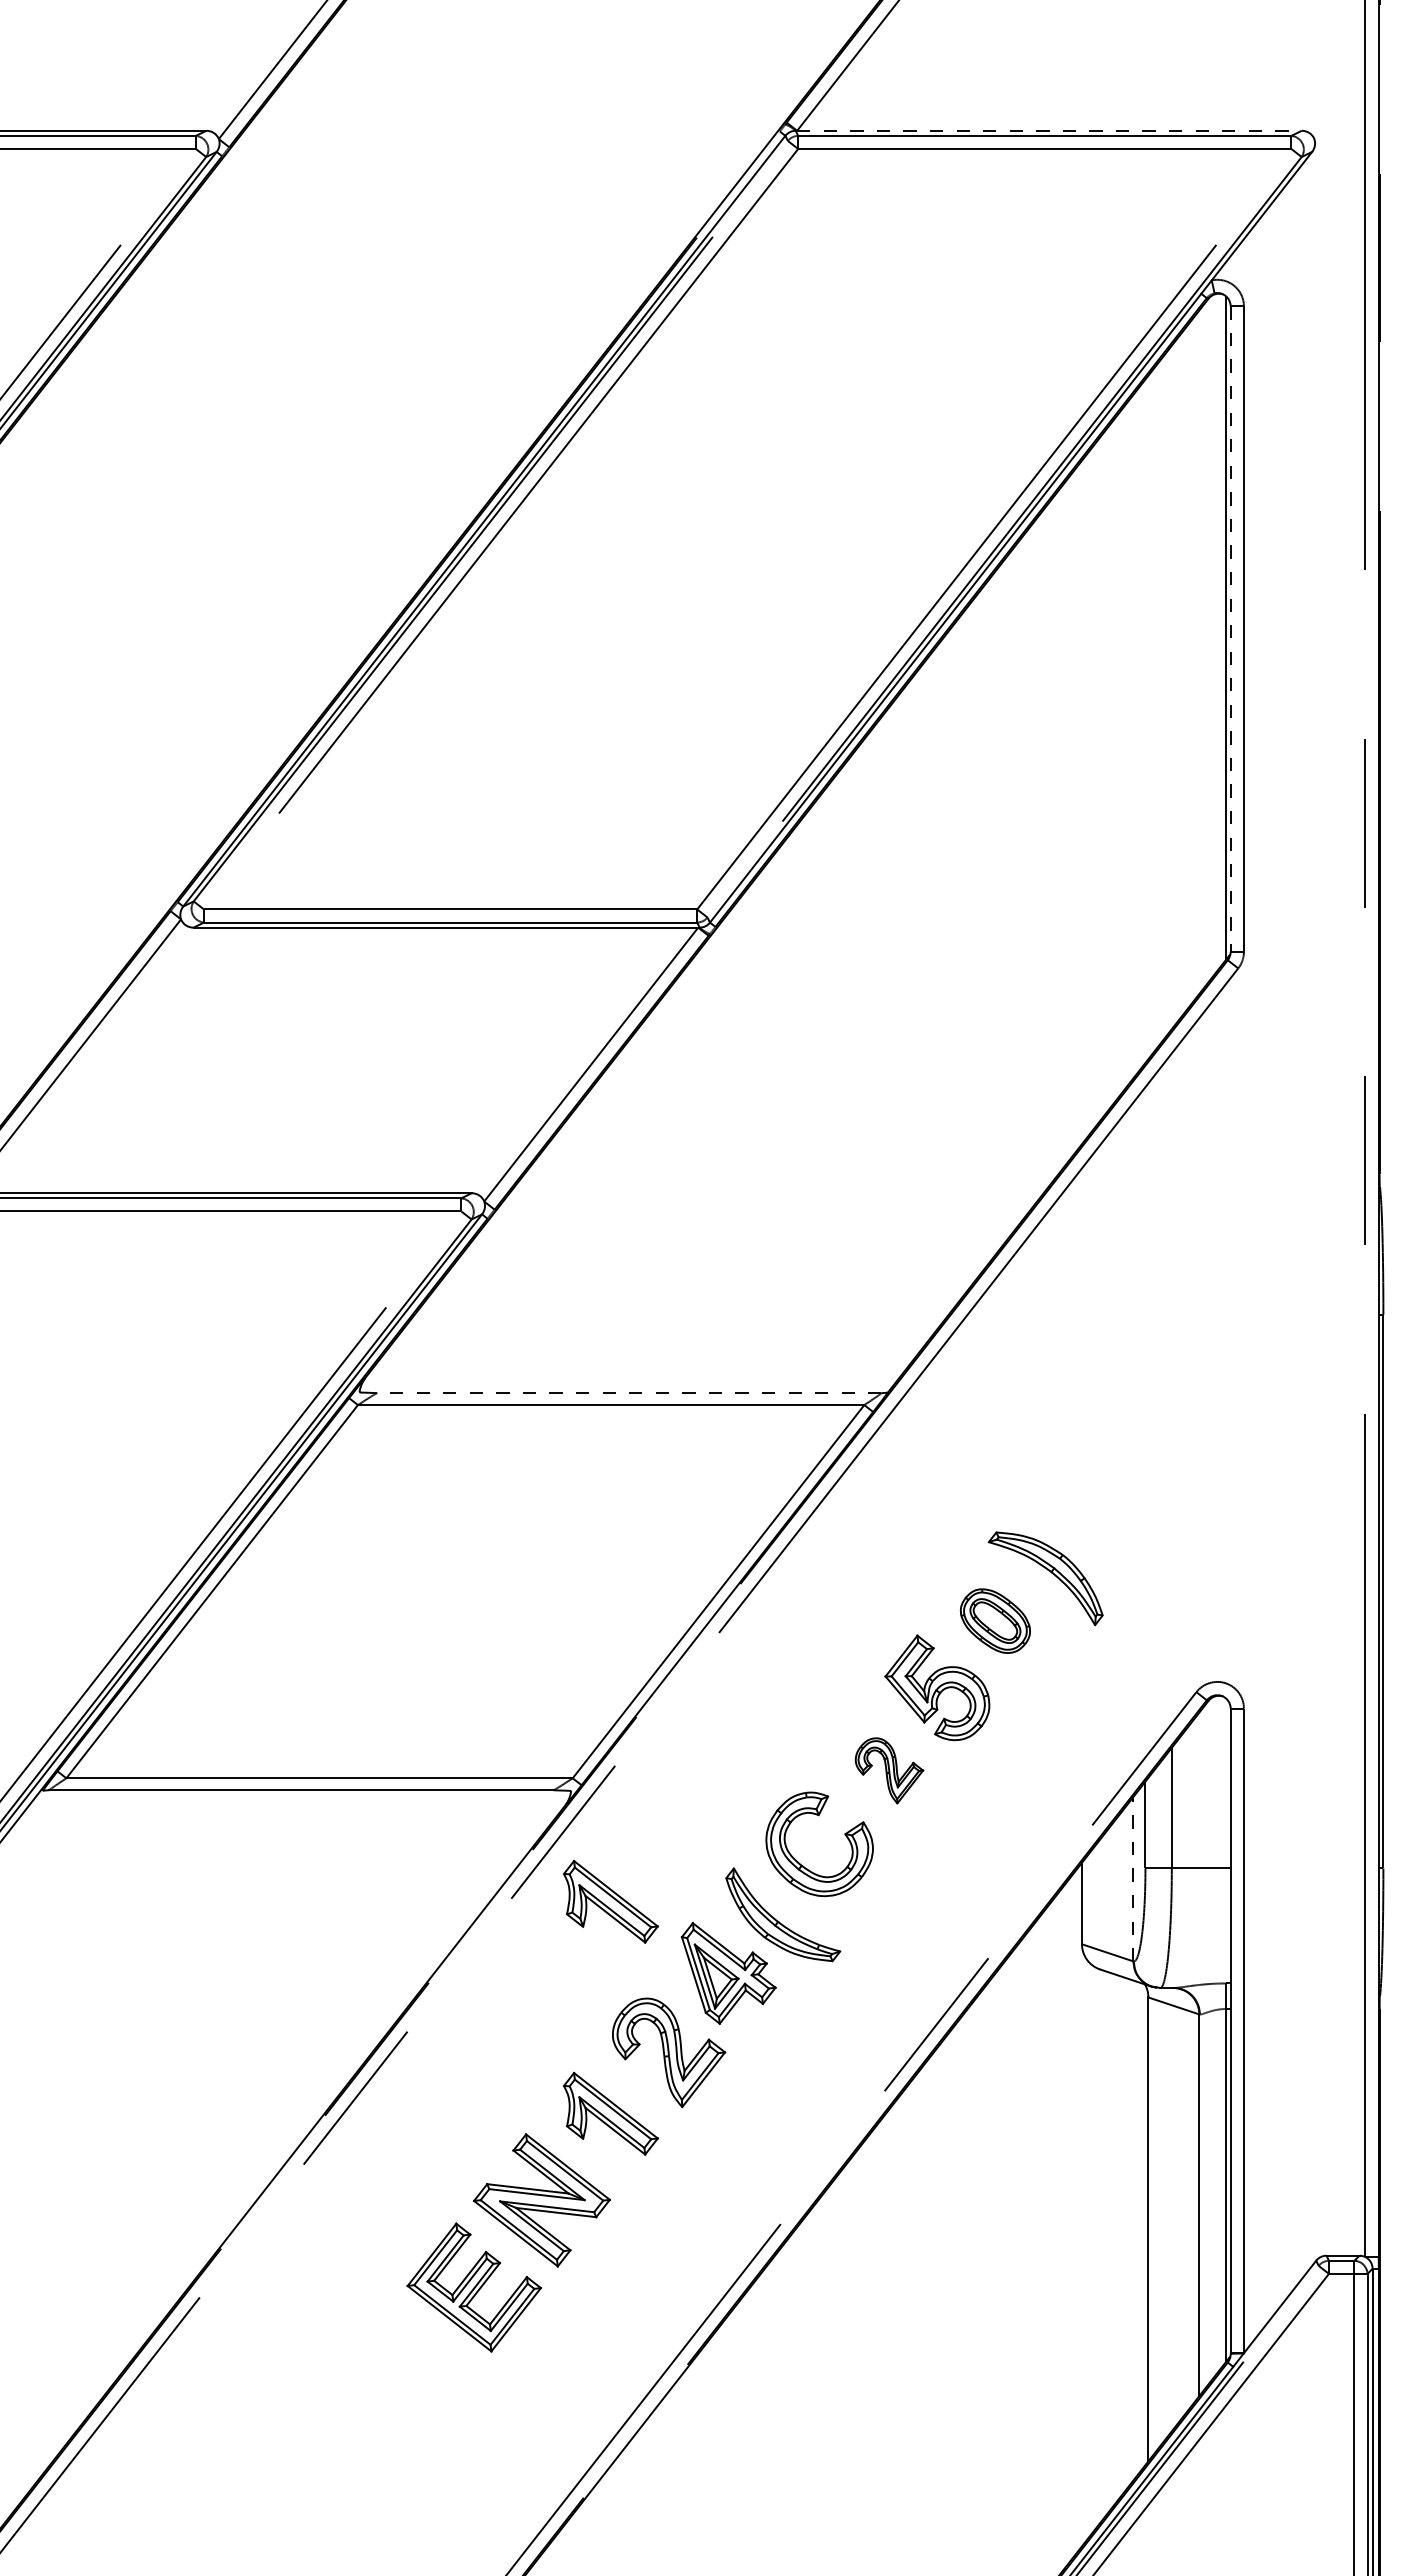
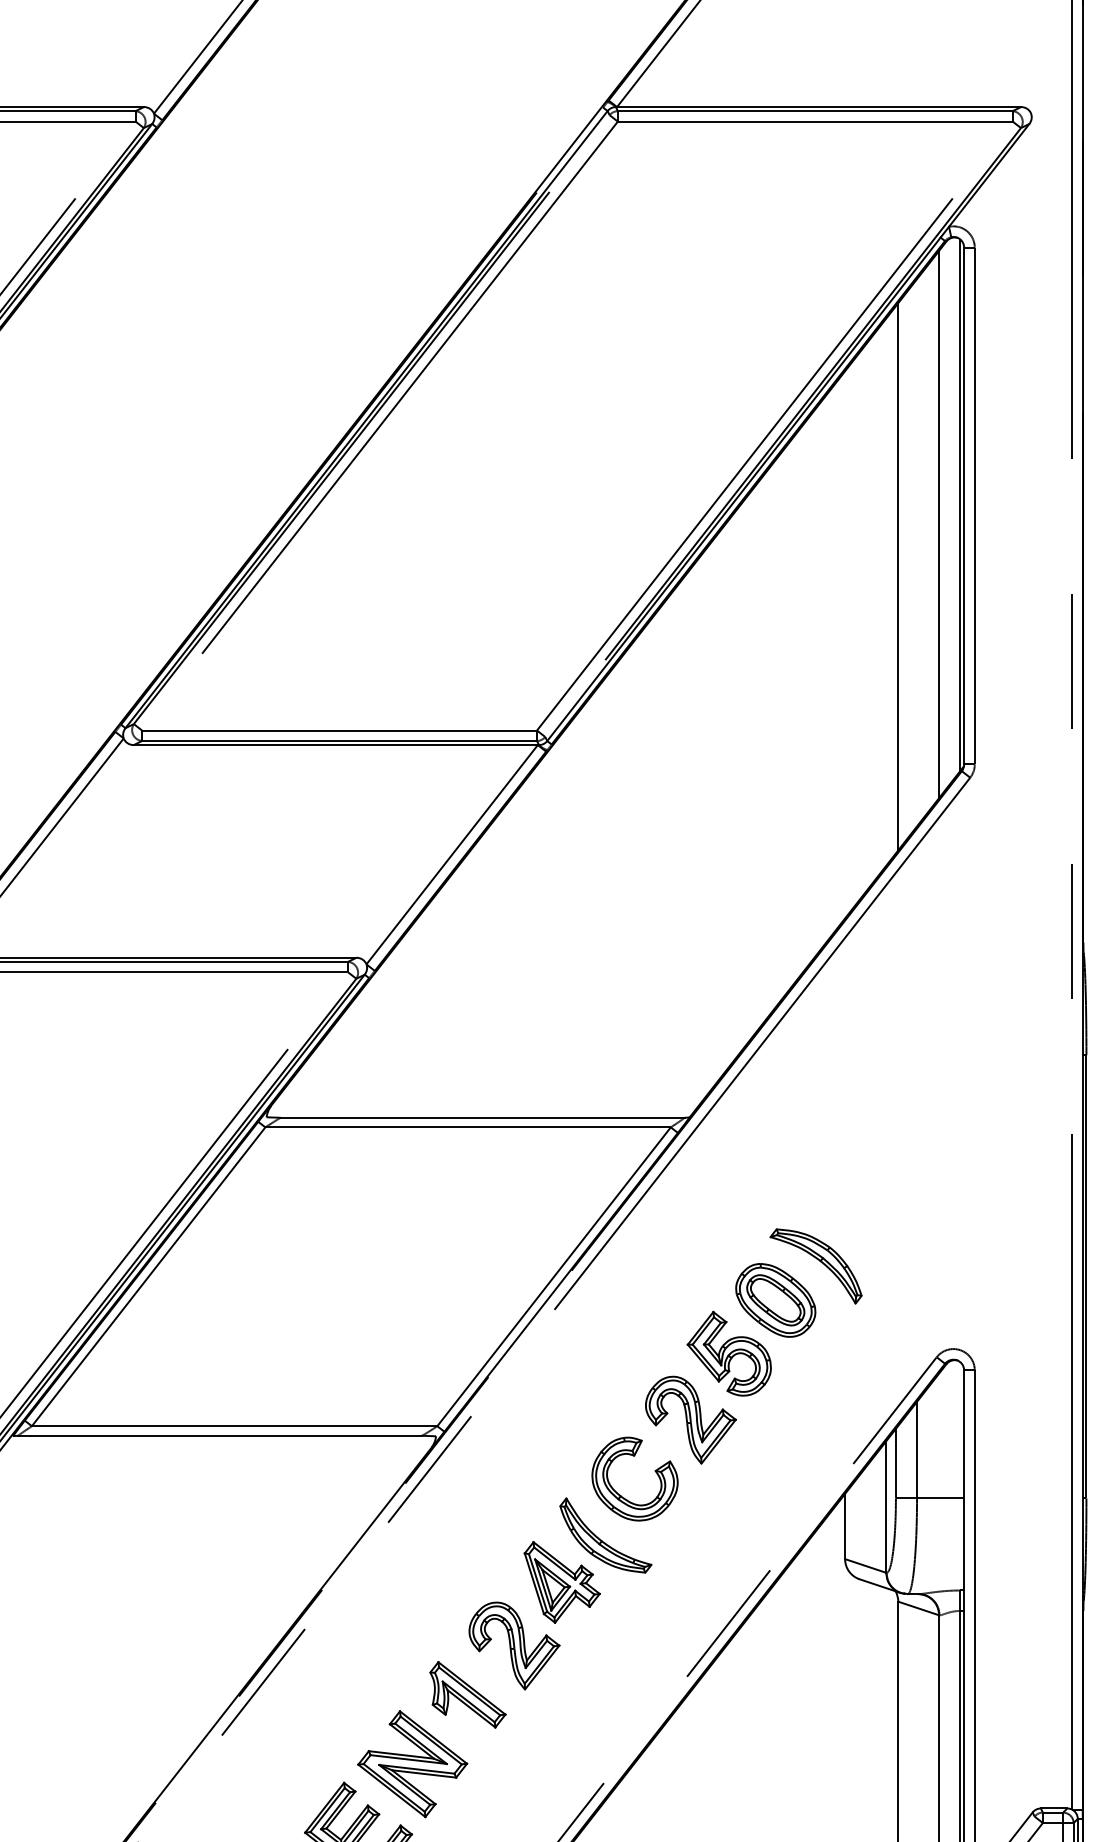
line: (1050, 130) -> (819, 106), dashed -> solid
line: (1230, 629) -> (964, 506), dashed -> solid
line: (1199, 652) -> (939, 524), added
line: (1148, 717) -> (898, 576), added
line: (628, 1393) -> (481, 1118), dashed -> solid
part: (995, 1620) -> (775, 1299), size x1.43
part: (889, 1770) -> (690, 1419), size x1.67
line: (1133, 1878) -> (886, 1506), dashed -> solid
part: (610, 1901) -> (467, 1524), removed

